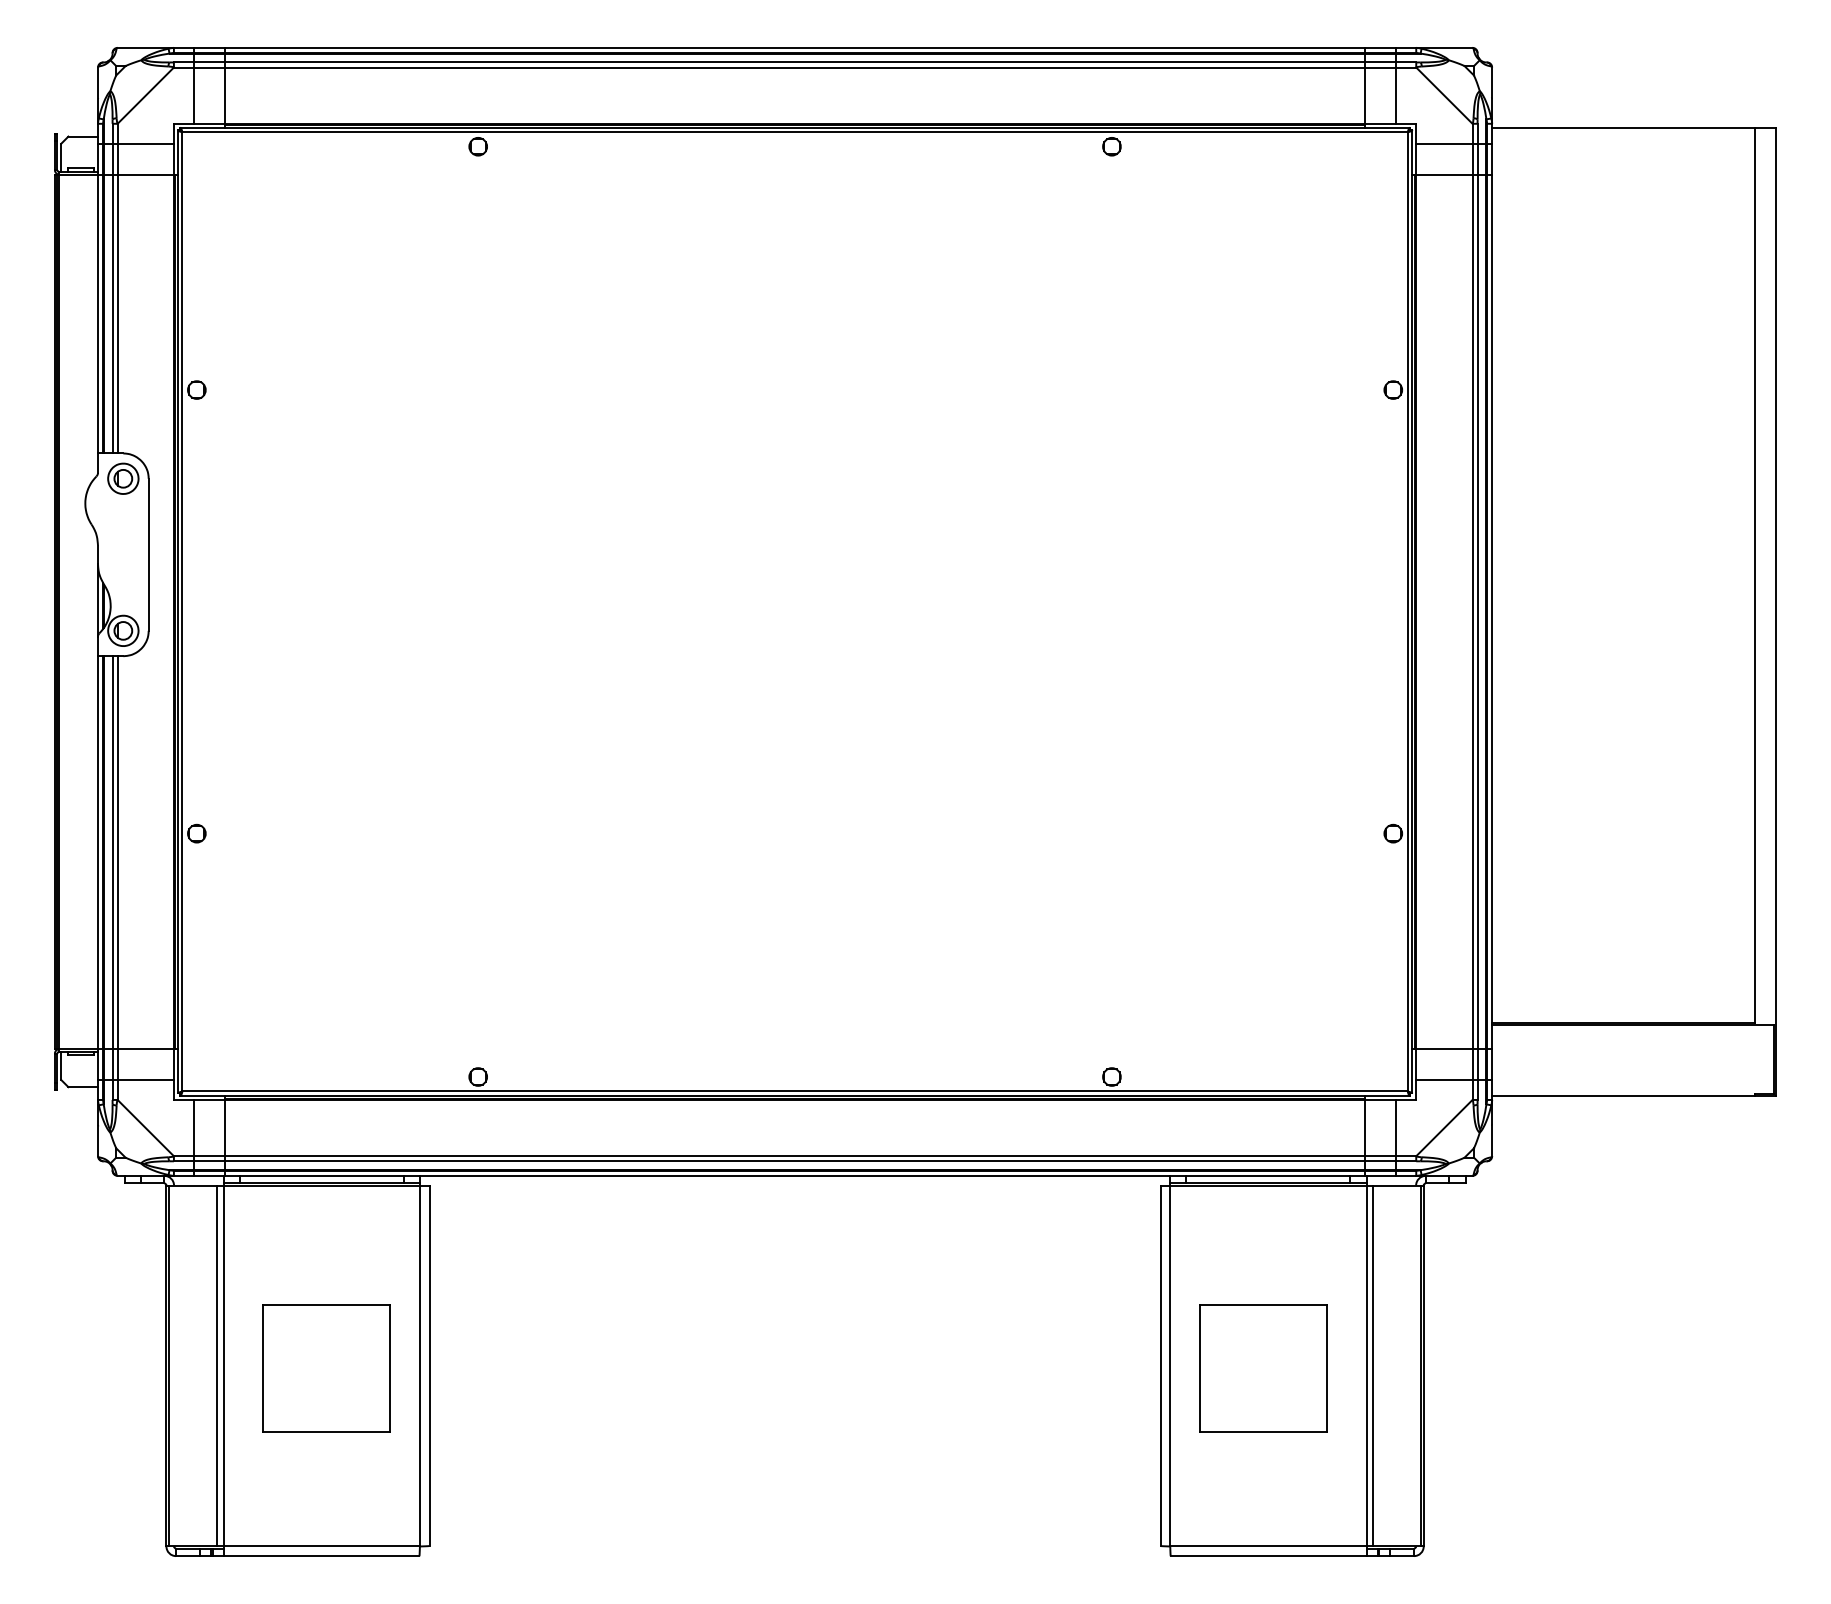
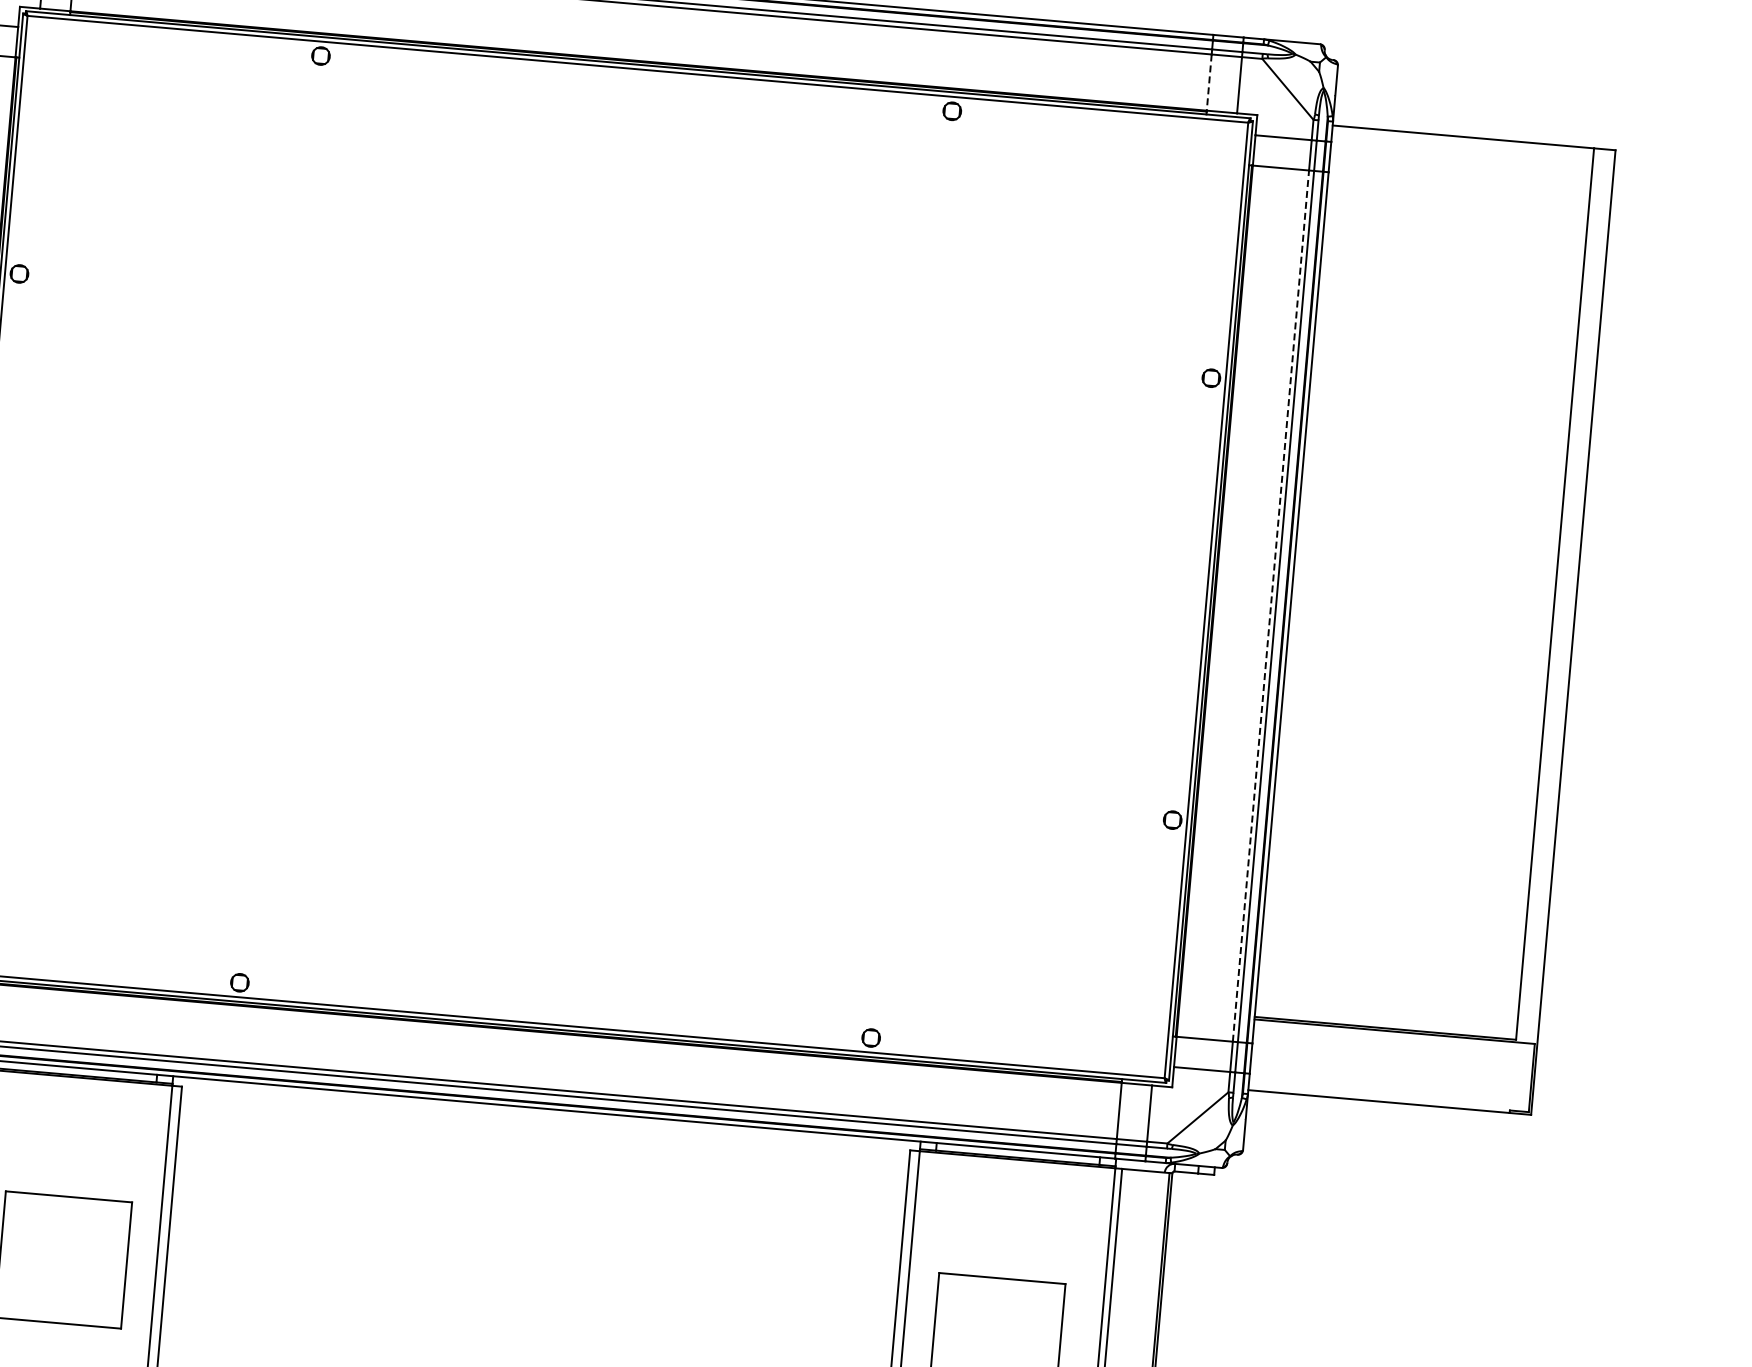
line: (1365, 96) -> (1209, 83), solid -> dashed
line: (1472, 611) -> (1270, 605), solid -> dashed

